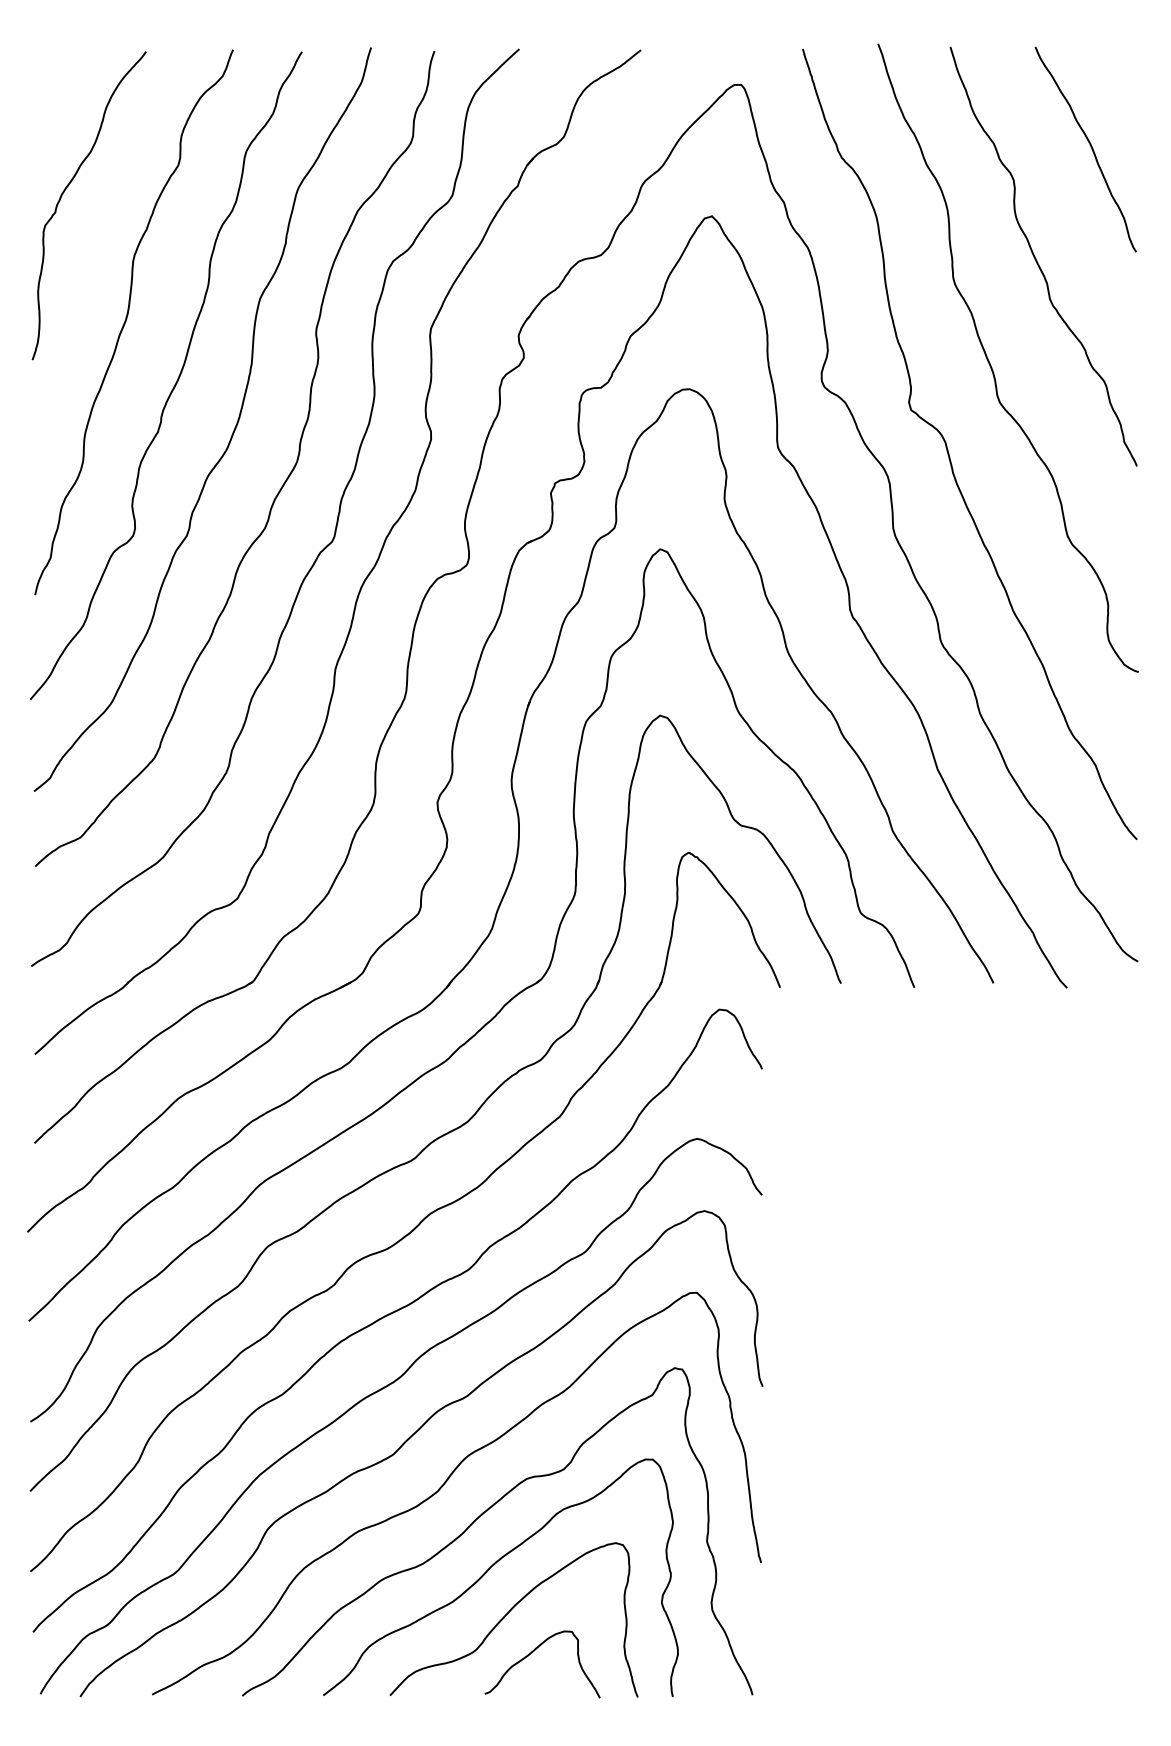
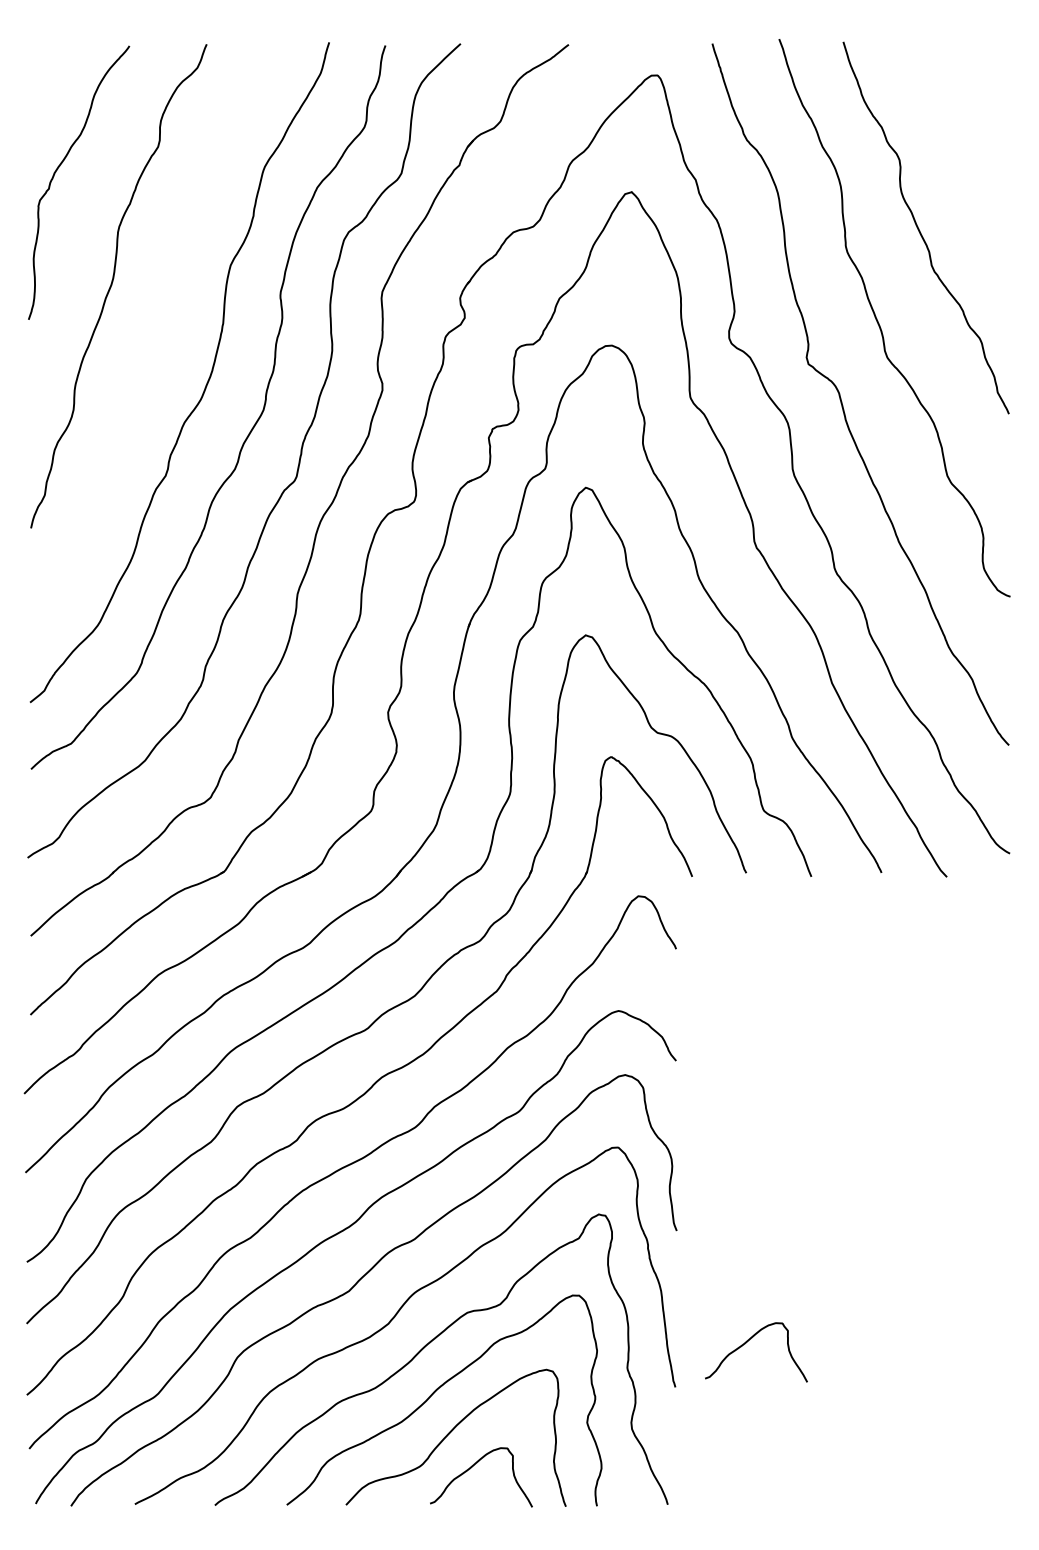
curve: (1090, 146) -> (967, 130), removed
curve: (176, 380) -> (156, 337), removed
curve: (842, 1512) -> (747, 1342), added

